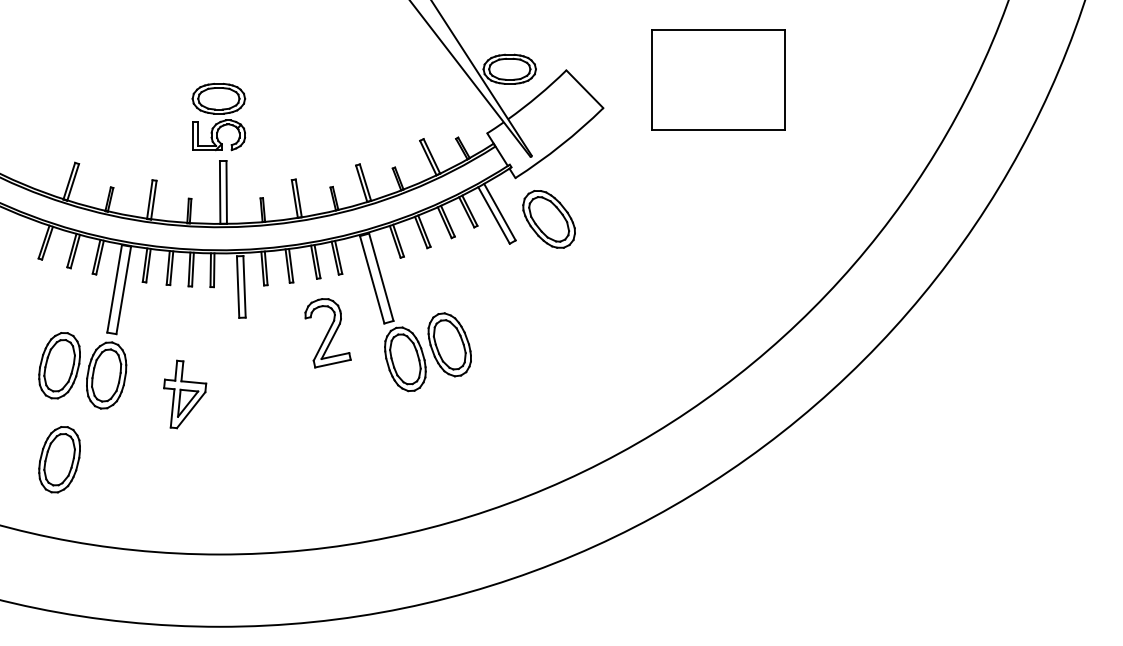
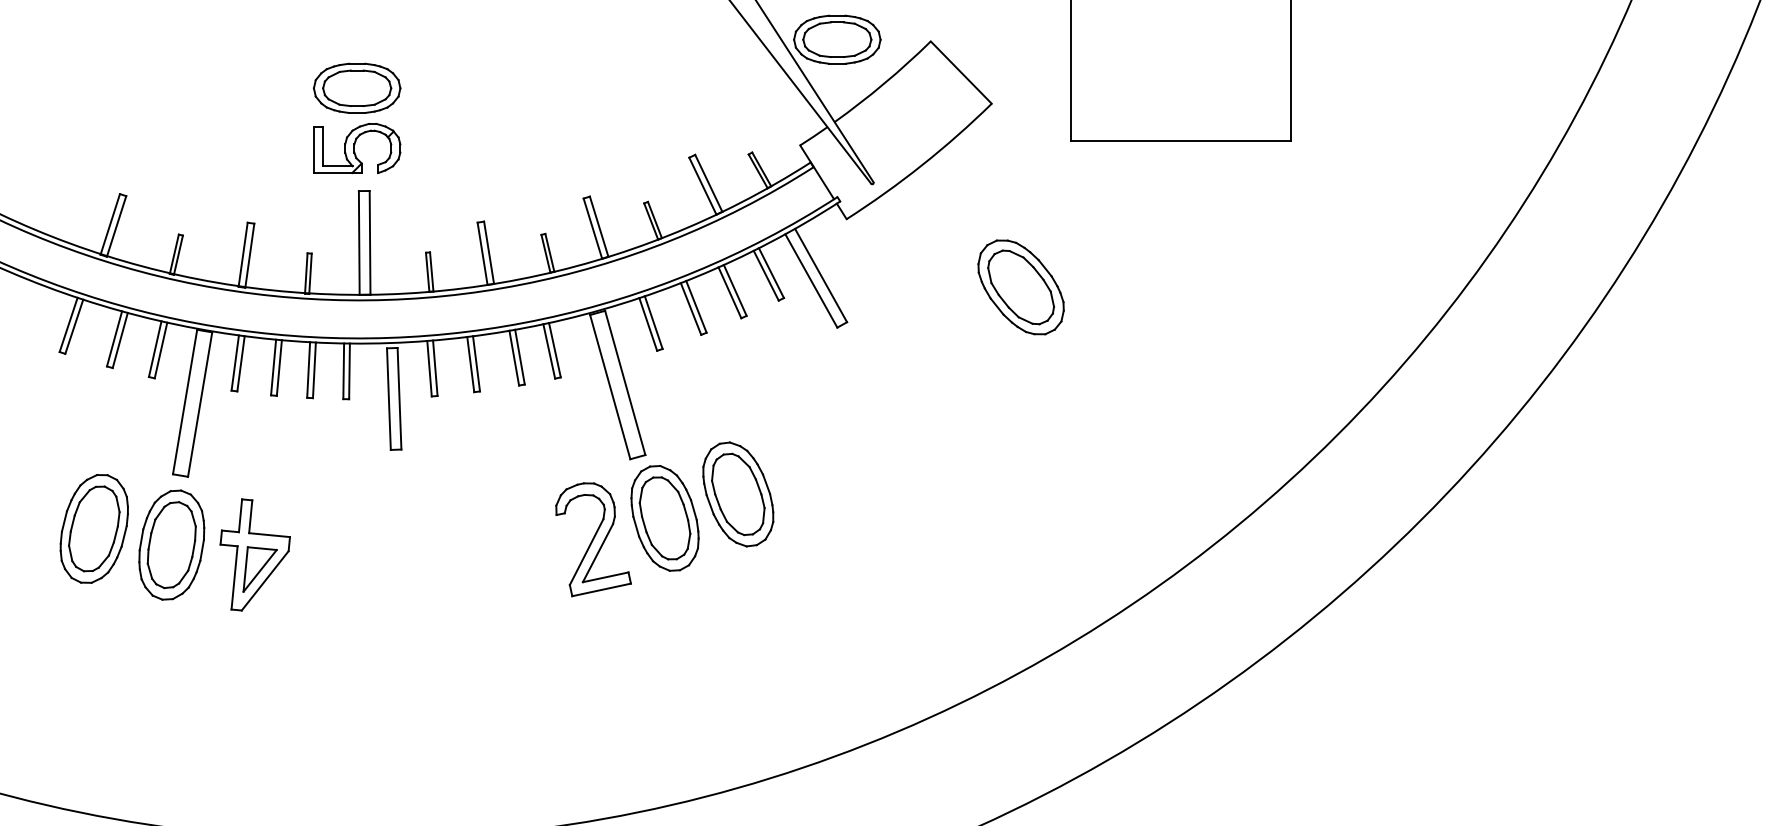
part: (548, 219) -> (1020, 287), moved
part: (327, 333) -> (592, 540), moved
part: (185, 394) -> (255, 554), moved
part: (59, 459) -> (94, 683), removed

